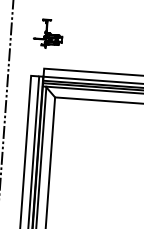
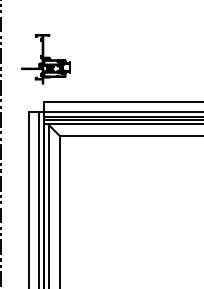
part: (48, 34) -> (46, 59), size x1.4

